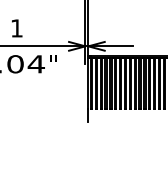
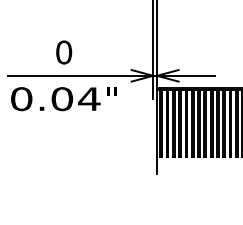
text: (17, 28) -> (64, 52), 1 -> 0

